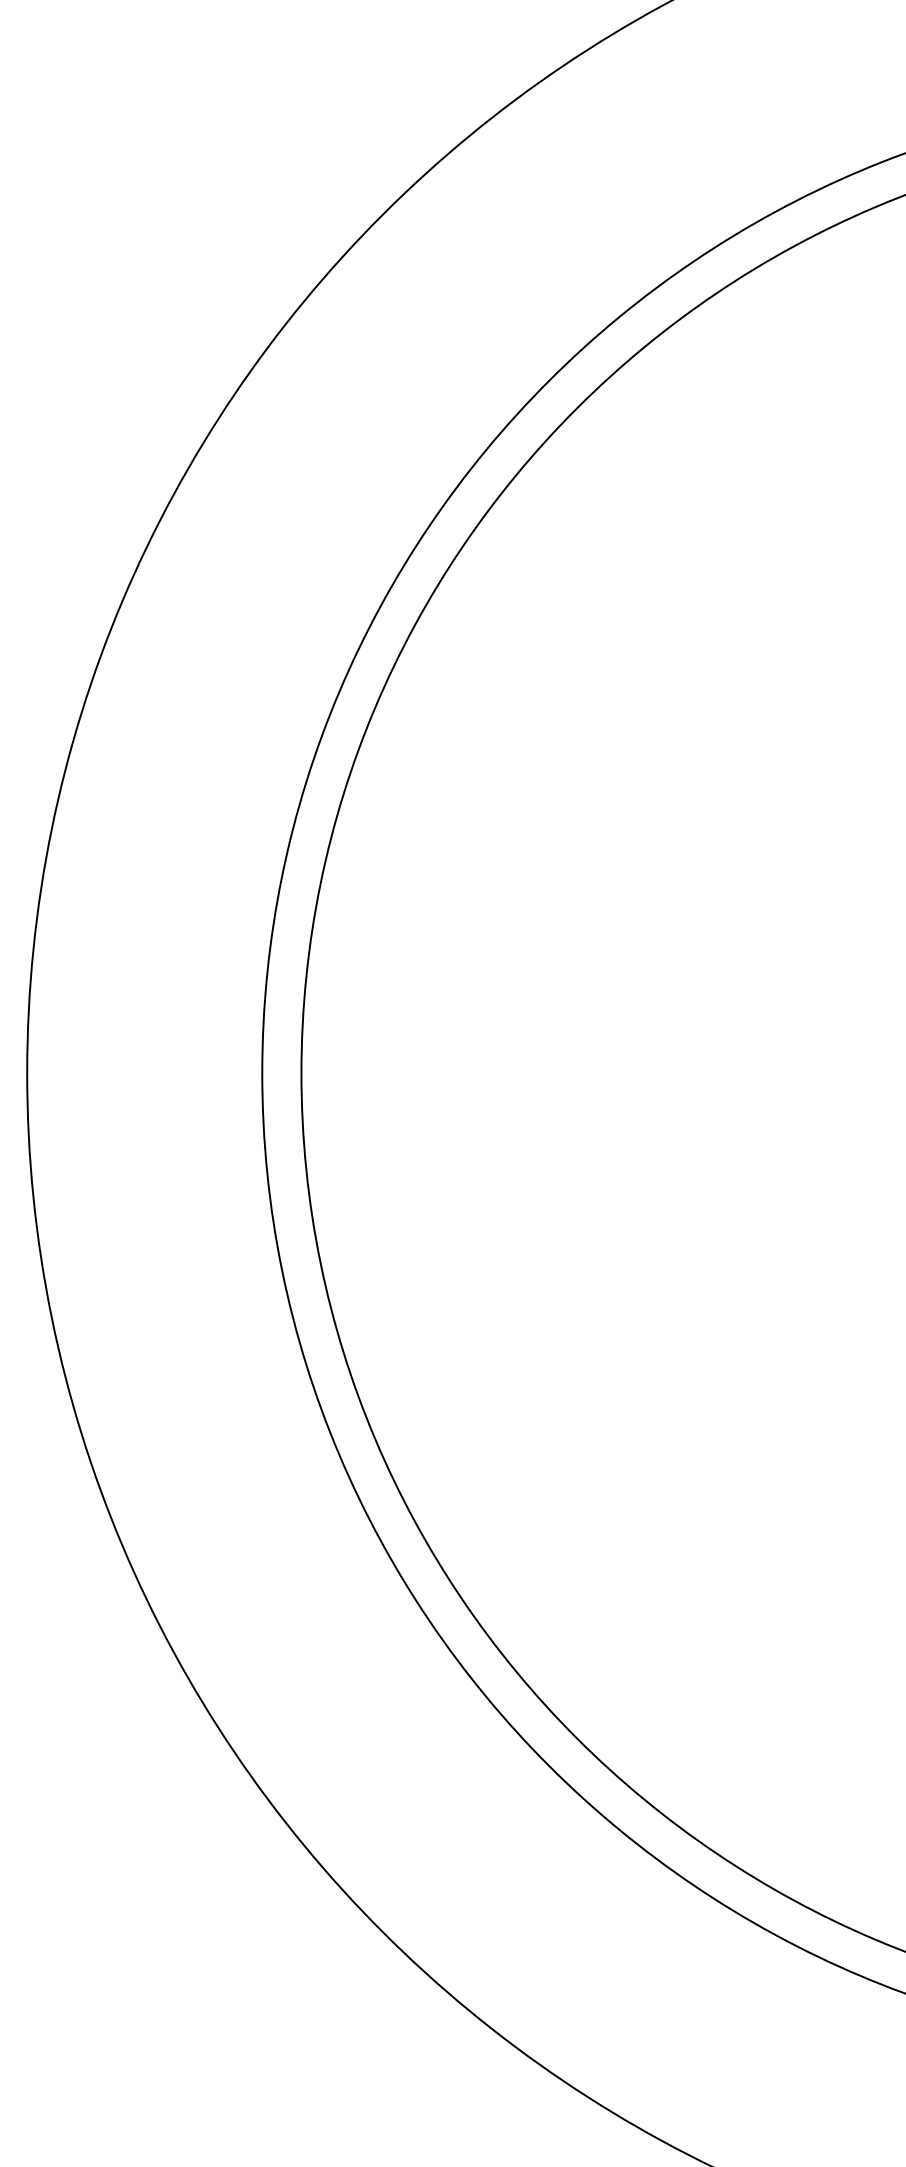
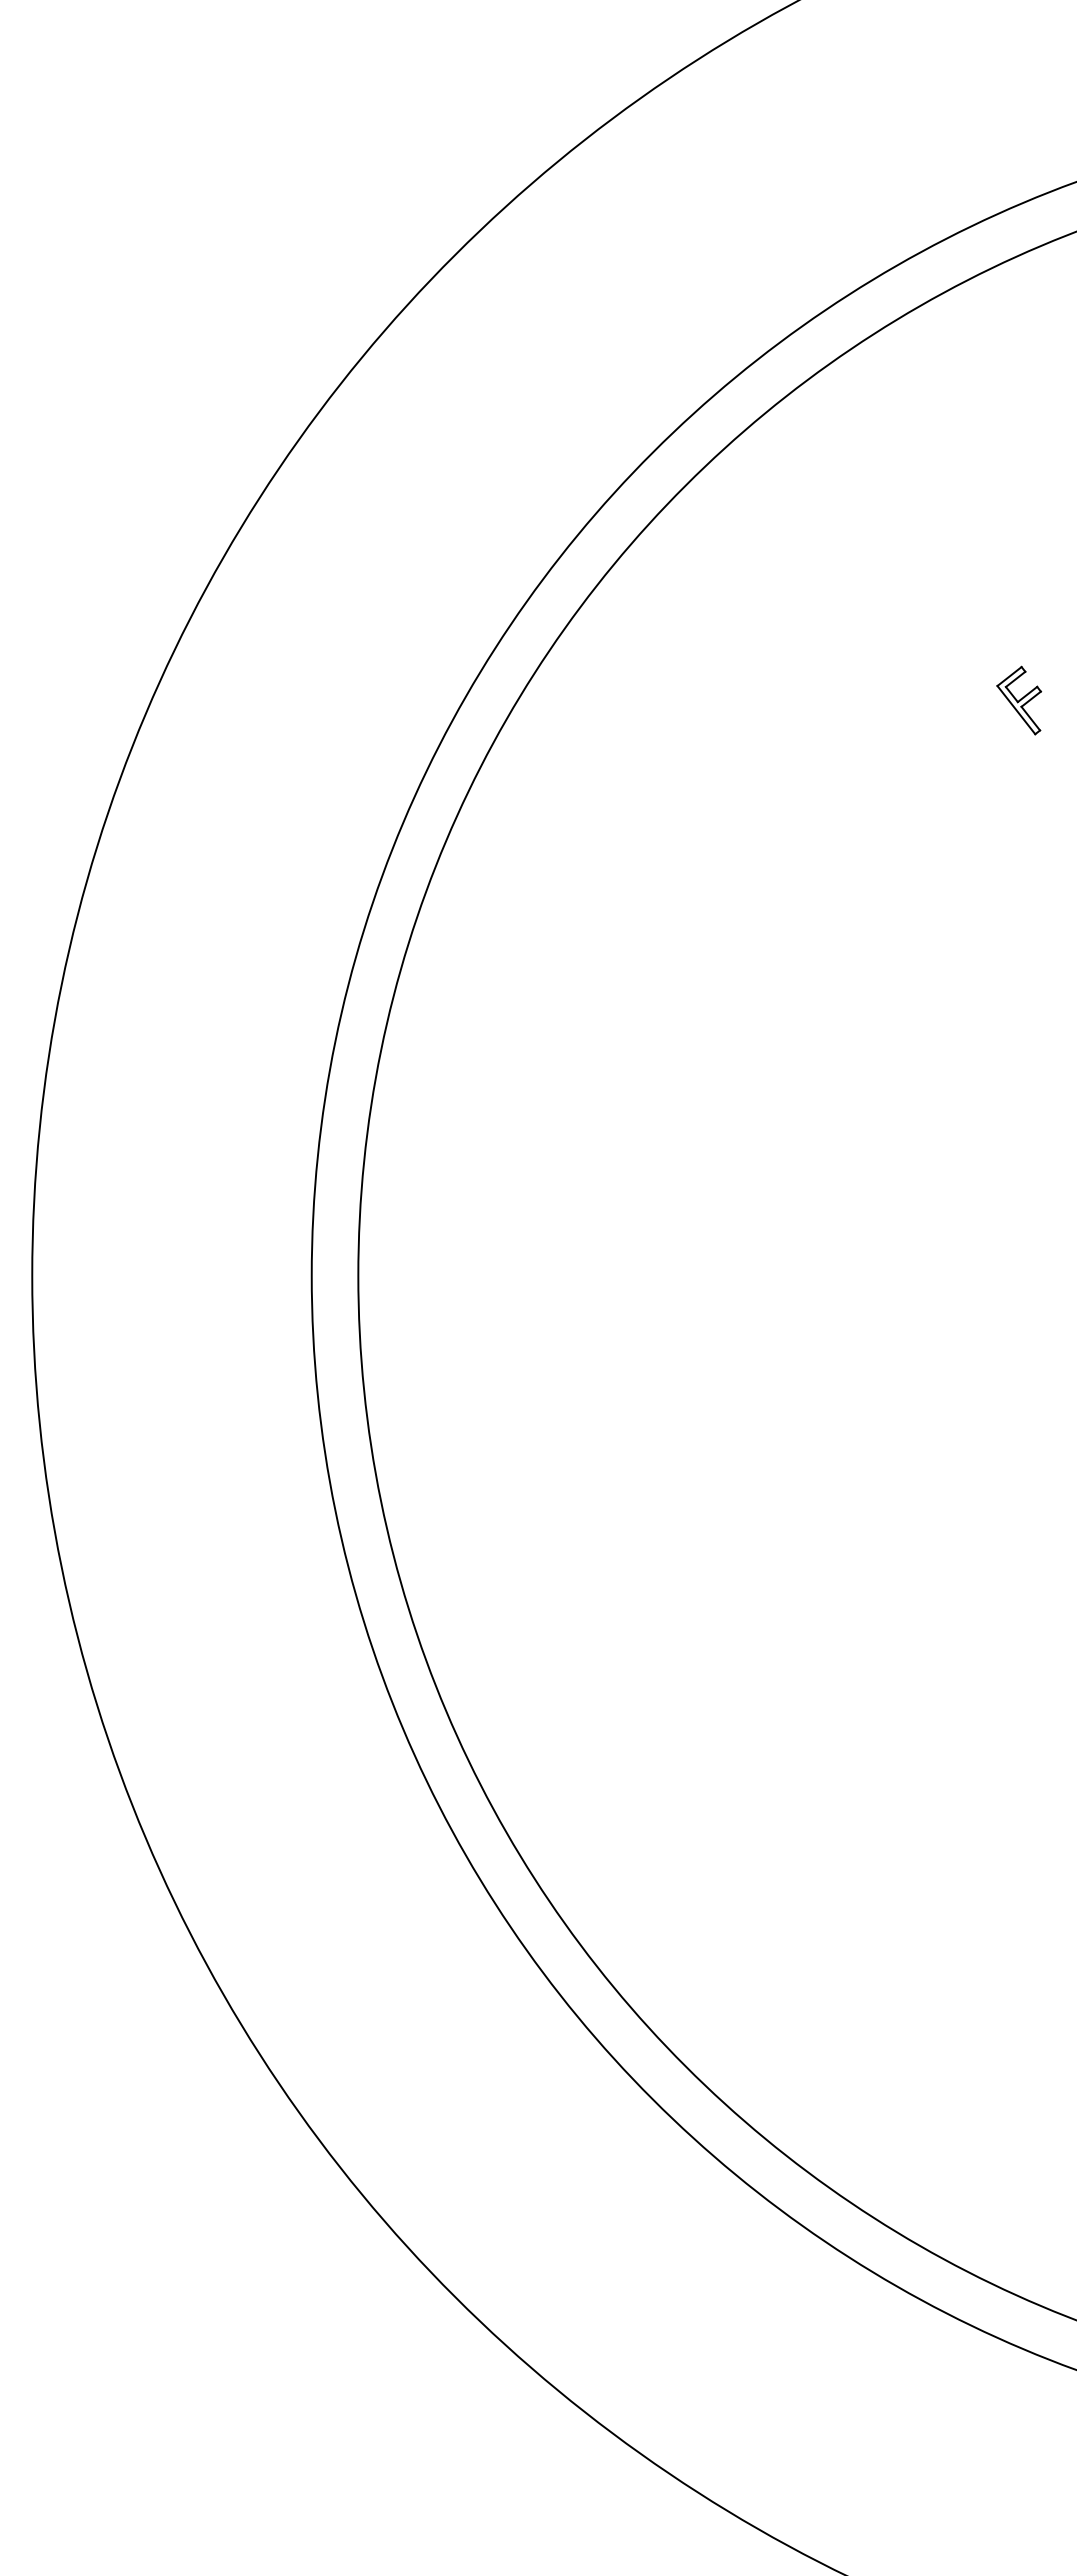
part: (857, 589) -> (1019, 700), added

